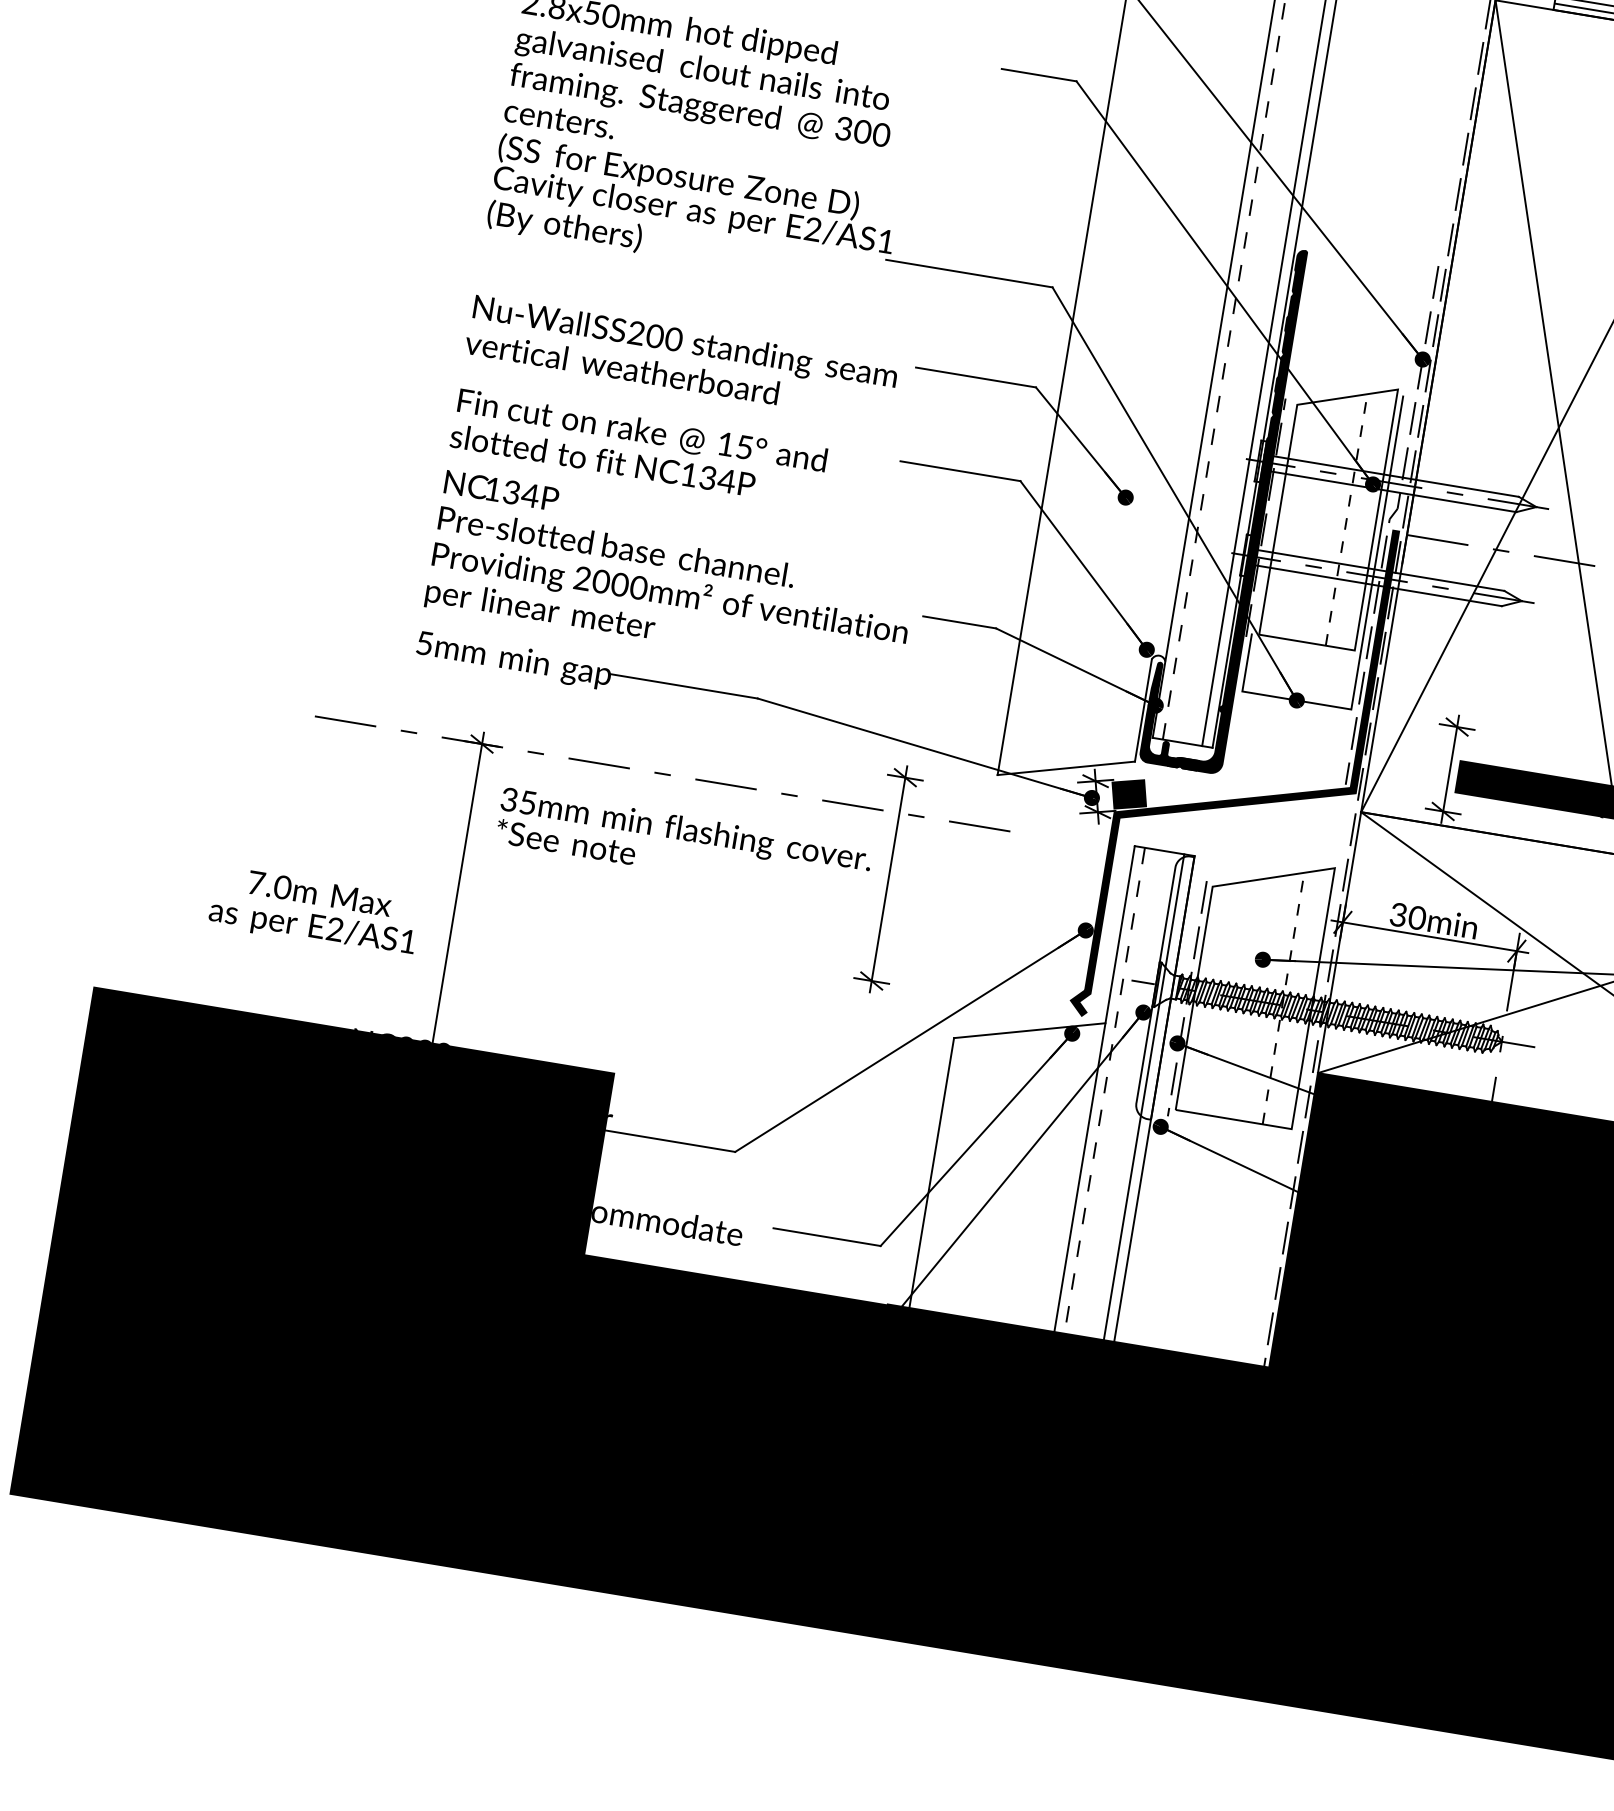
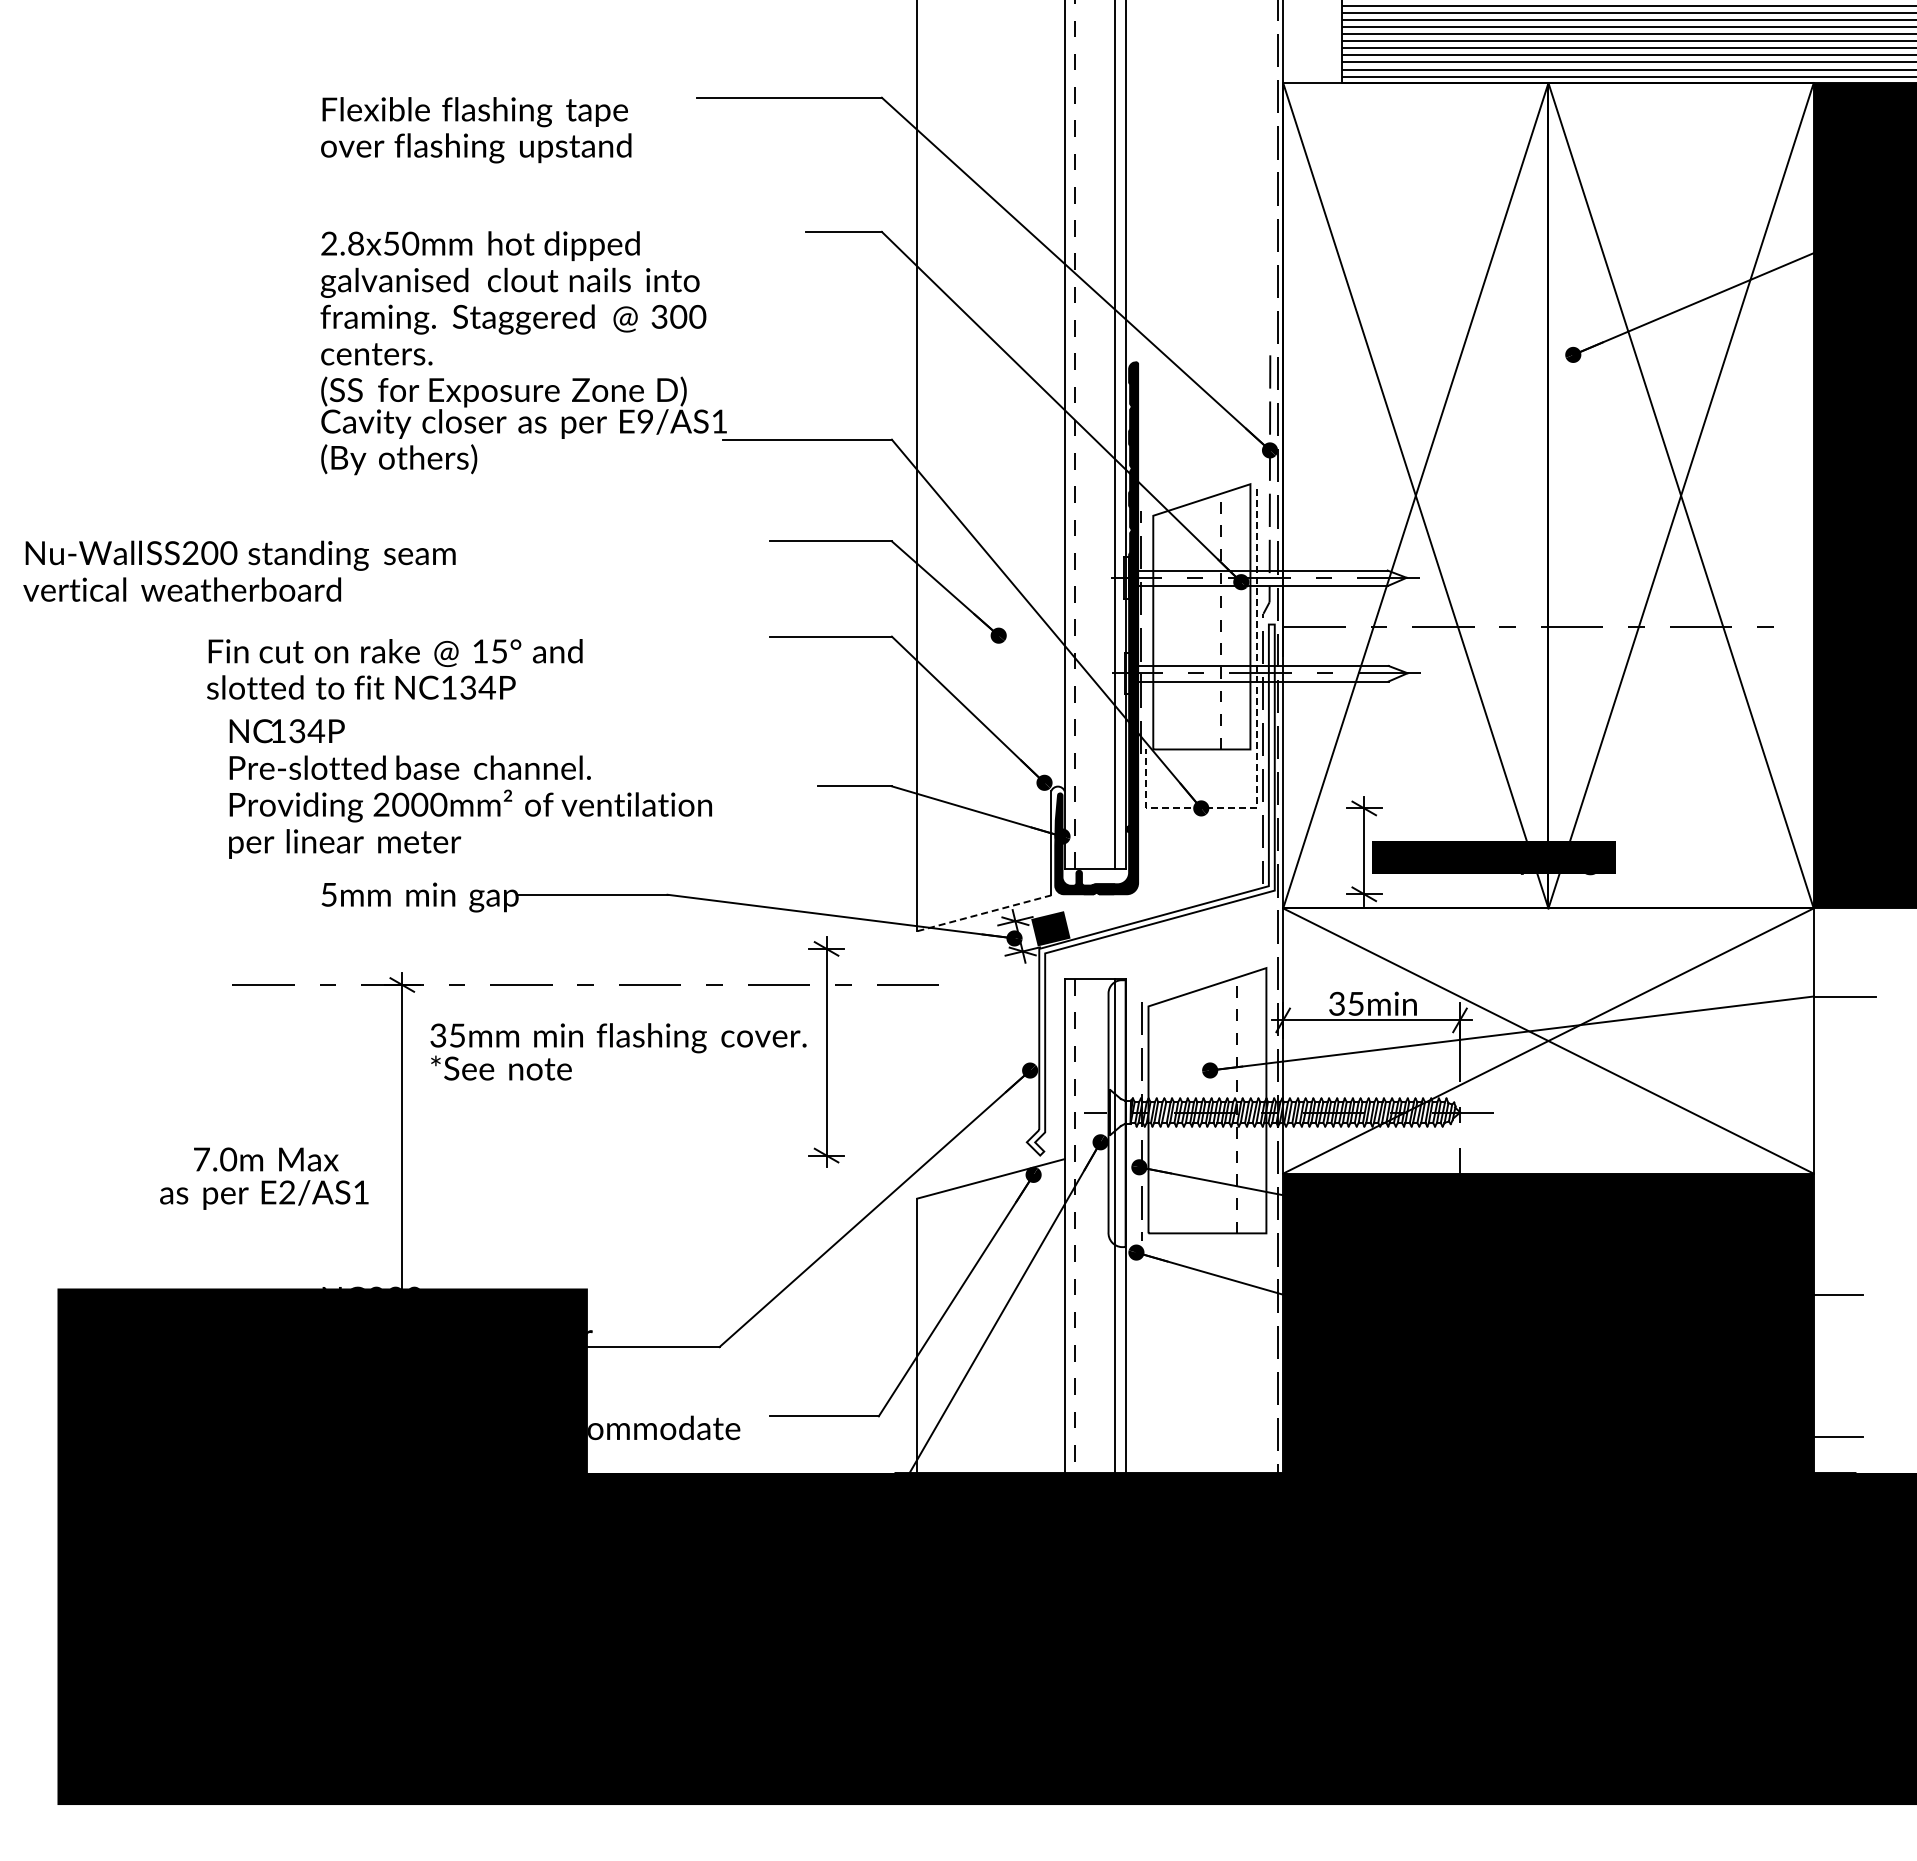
text: (813, 229) -> (645, 421), E2/AS1 -> E9/AS1
text: (681, 358) -> (239, 570), moved
text: (638, 448) -> (394, 669), moved
text: (672, 577) -> (470, 788), moved
line: (1363, 636) -> (1256, 734), solid -> dashed
line: (1066, 768) -> (984, 913), solid -> dashed
fill: (1233, 771) -> (1150, 889), removed
text: (1416, 917) -> (1355, 1003), 30min -> 35min

